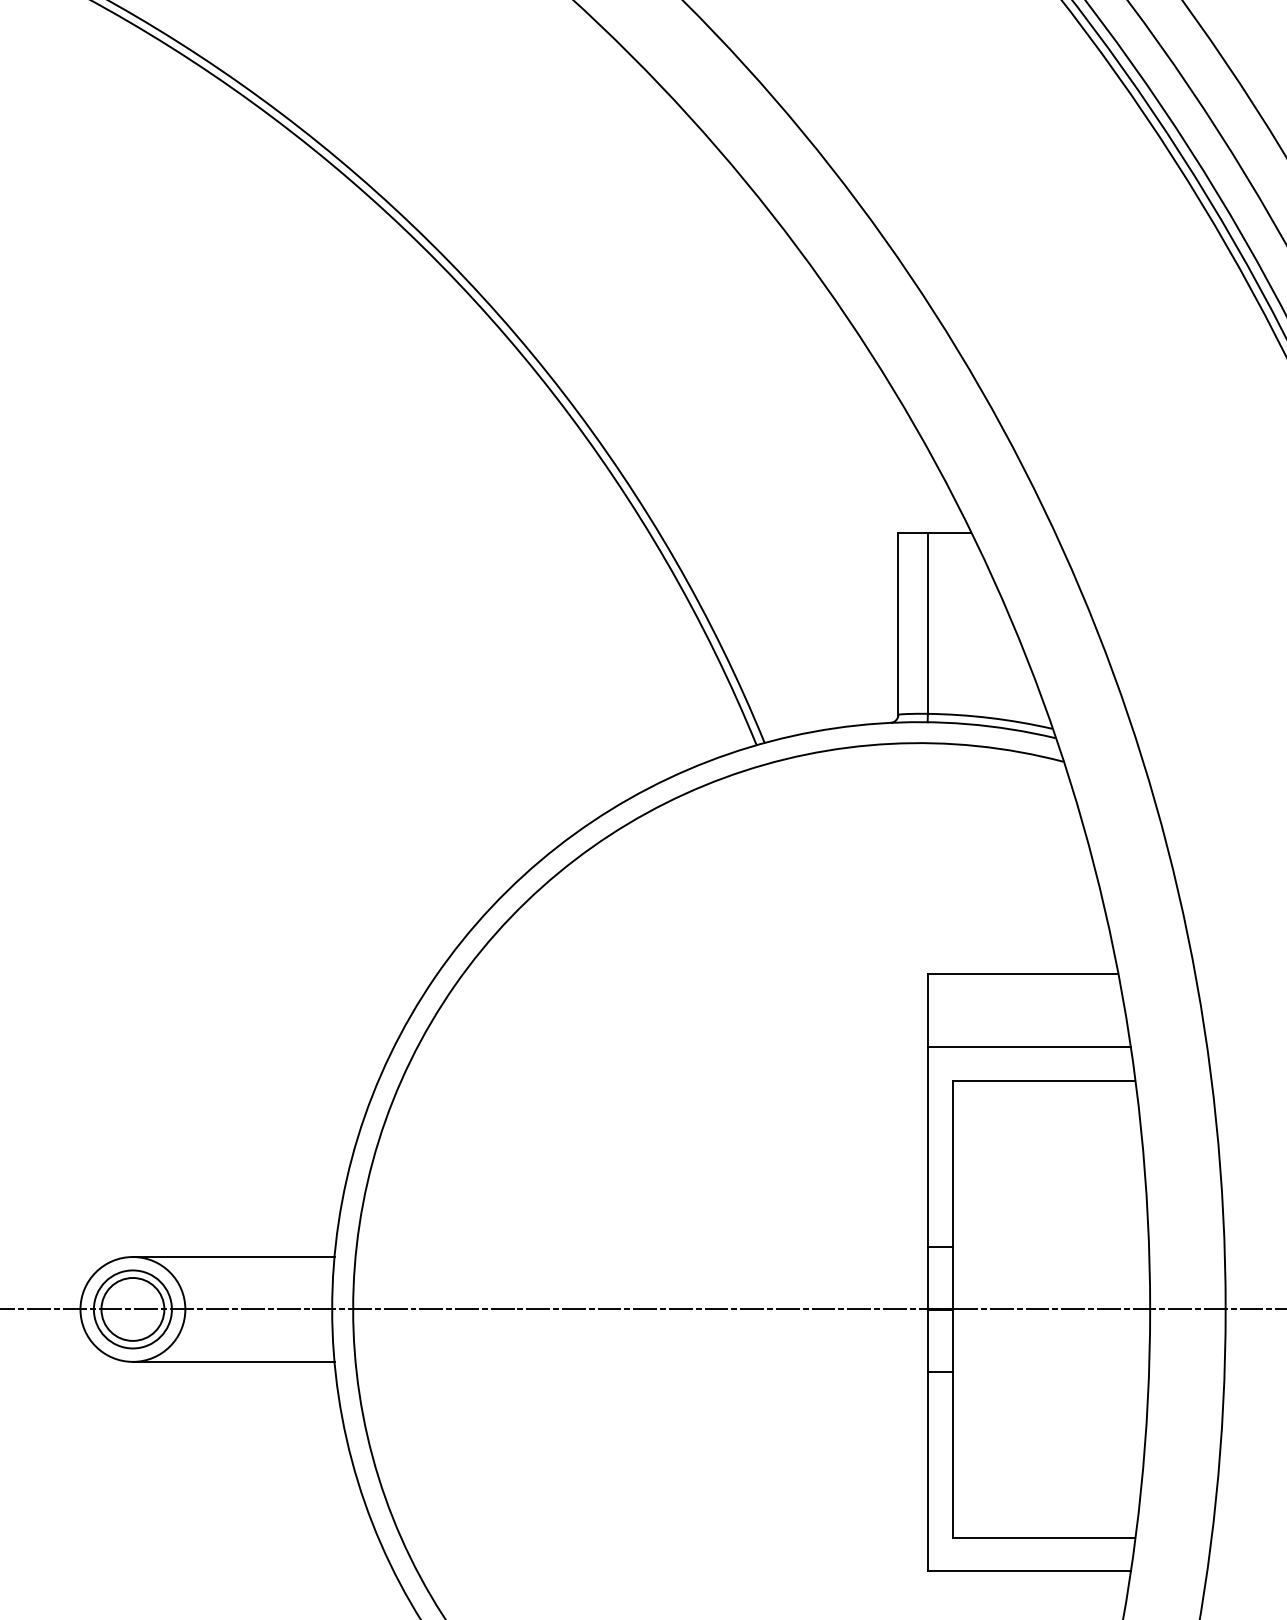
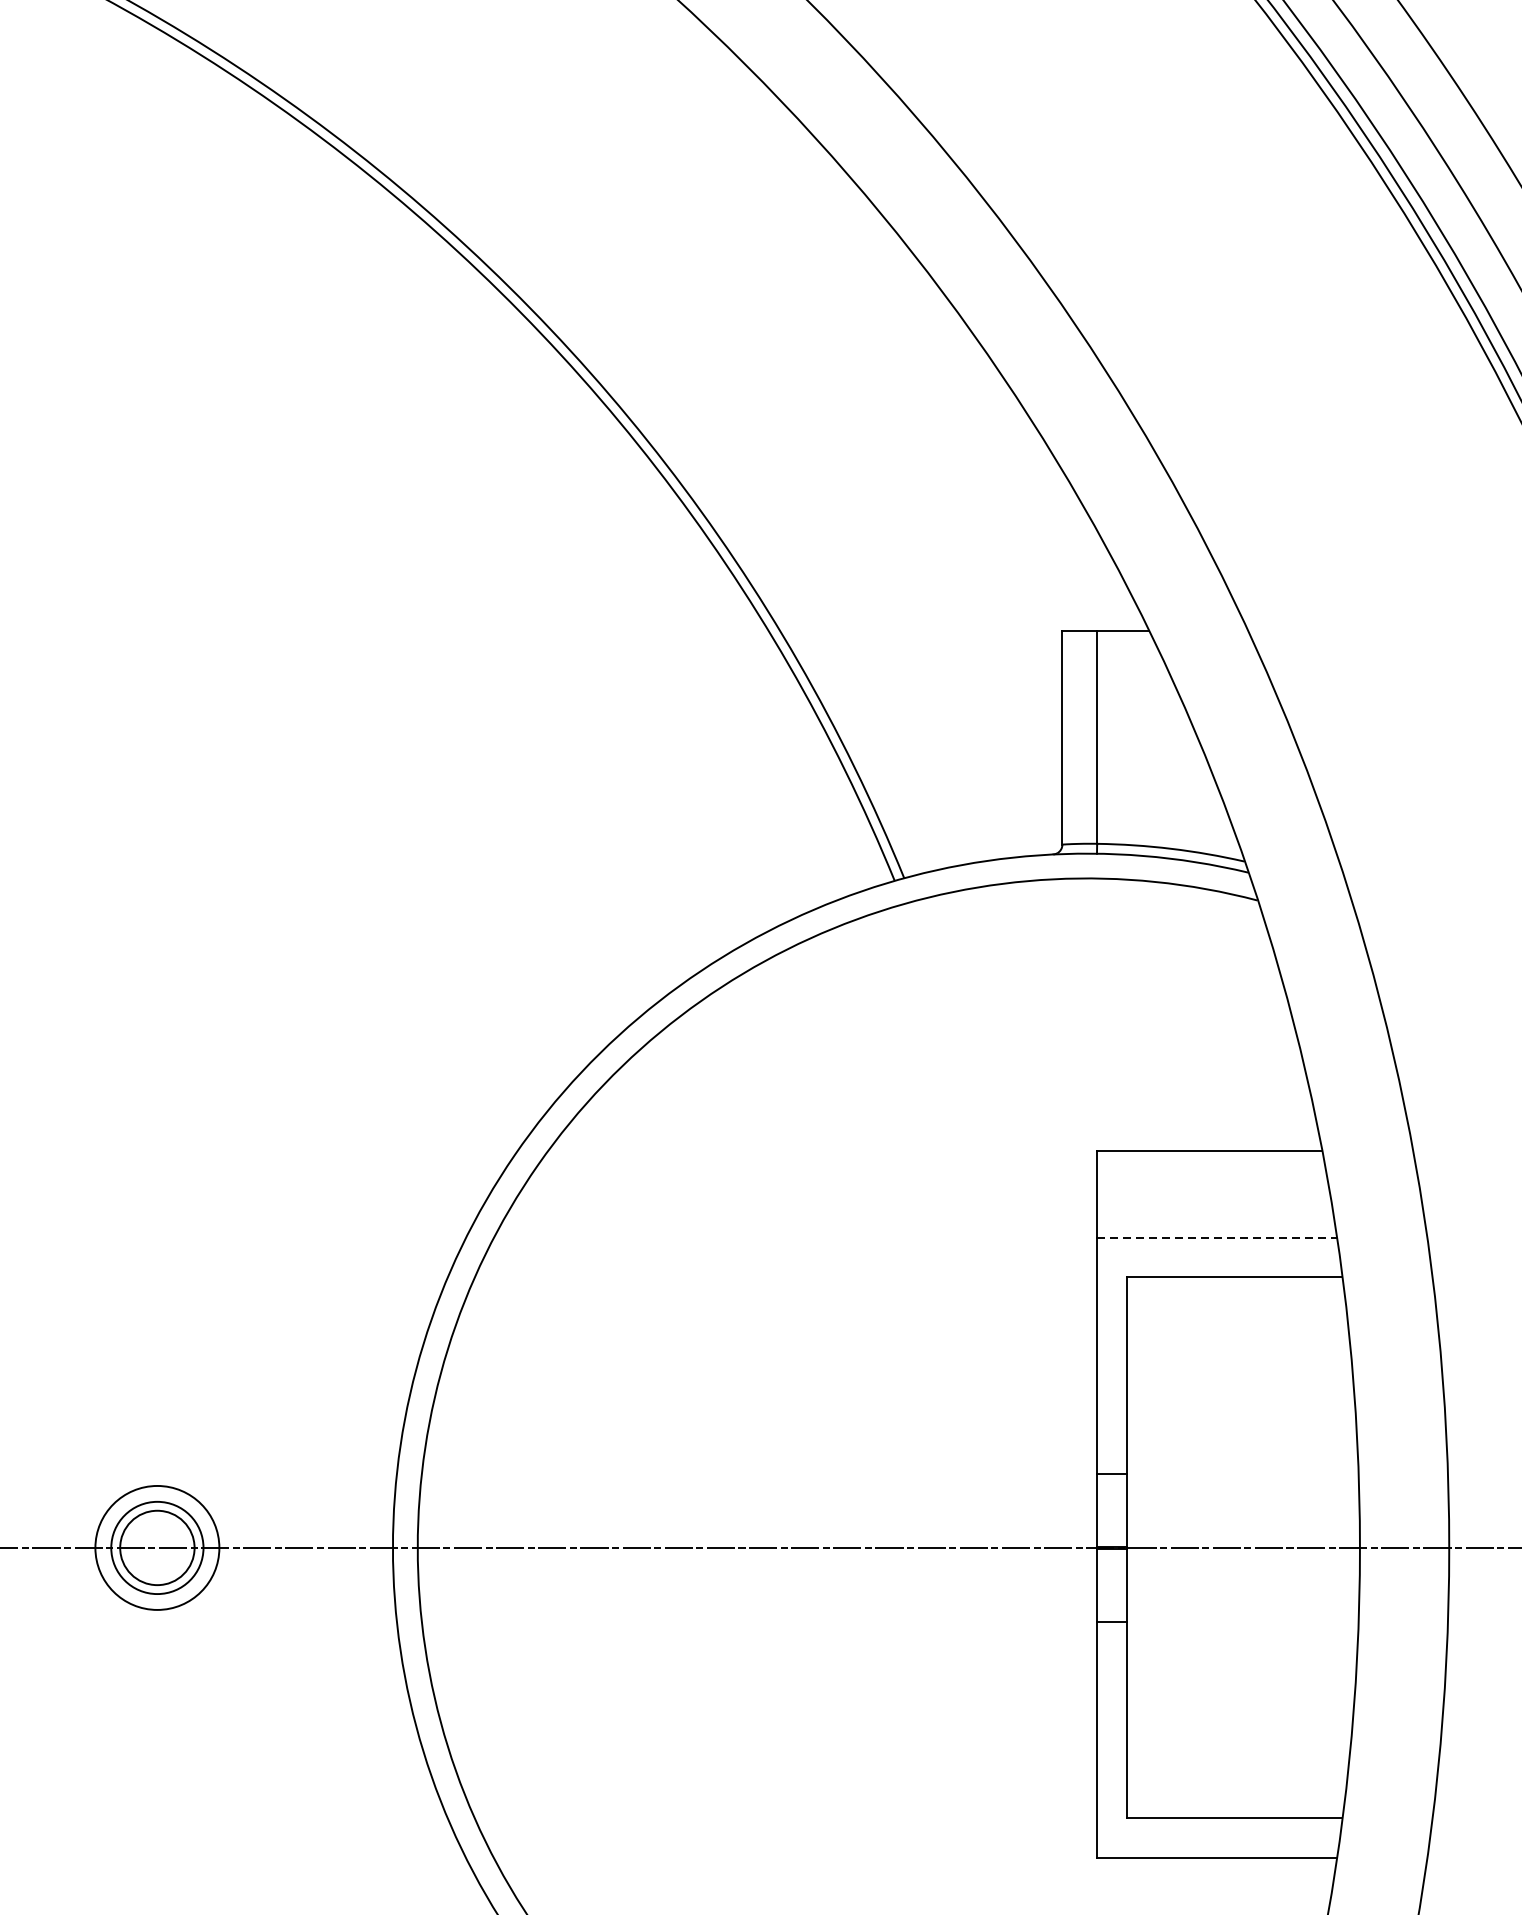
line: (1029, 1047) -> (1217, 1238), solid -> dashed
line: (233, 1257) -> (276, 1486), removed
line: (233, 1361) -> (276, 1609), removed

